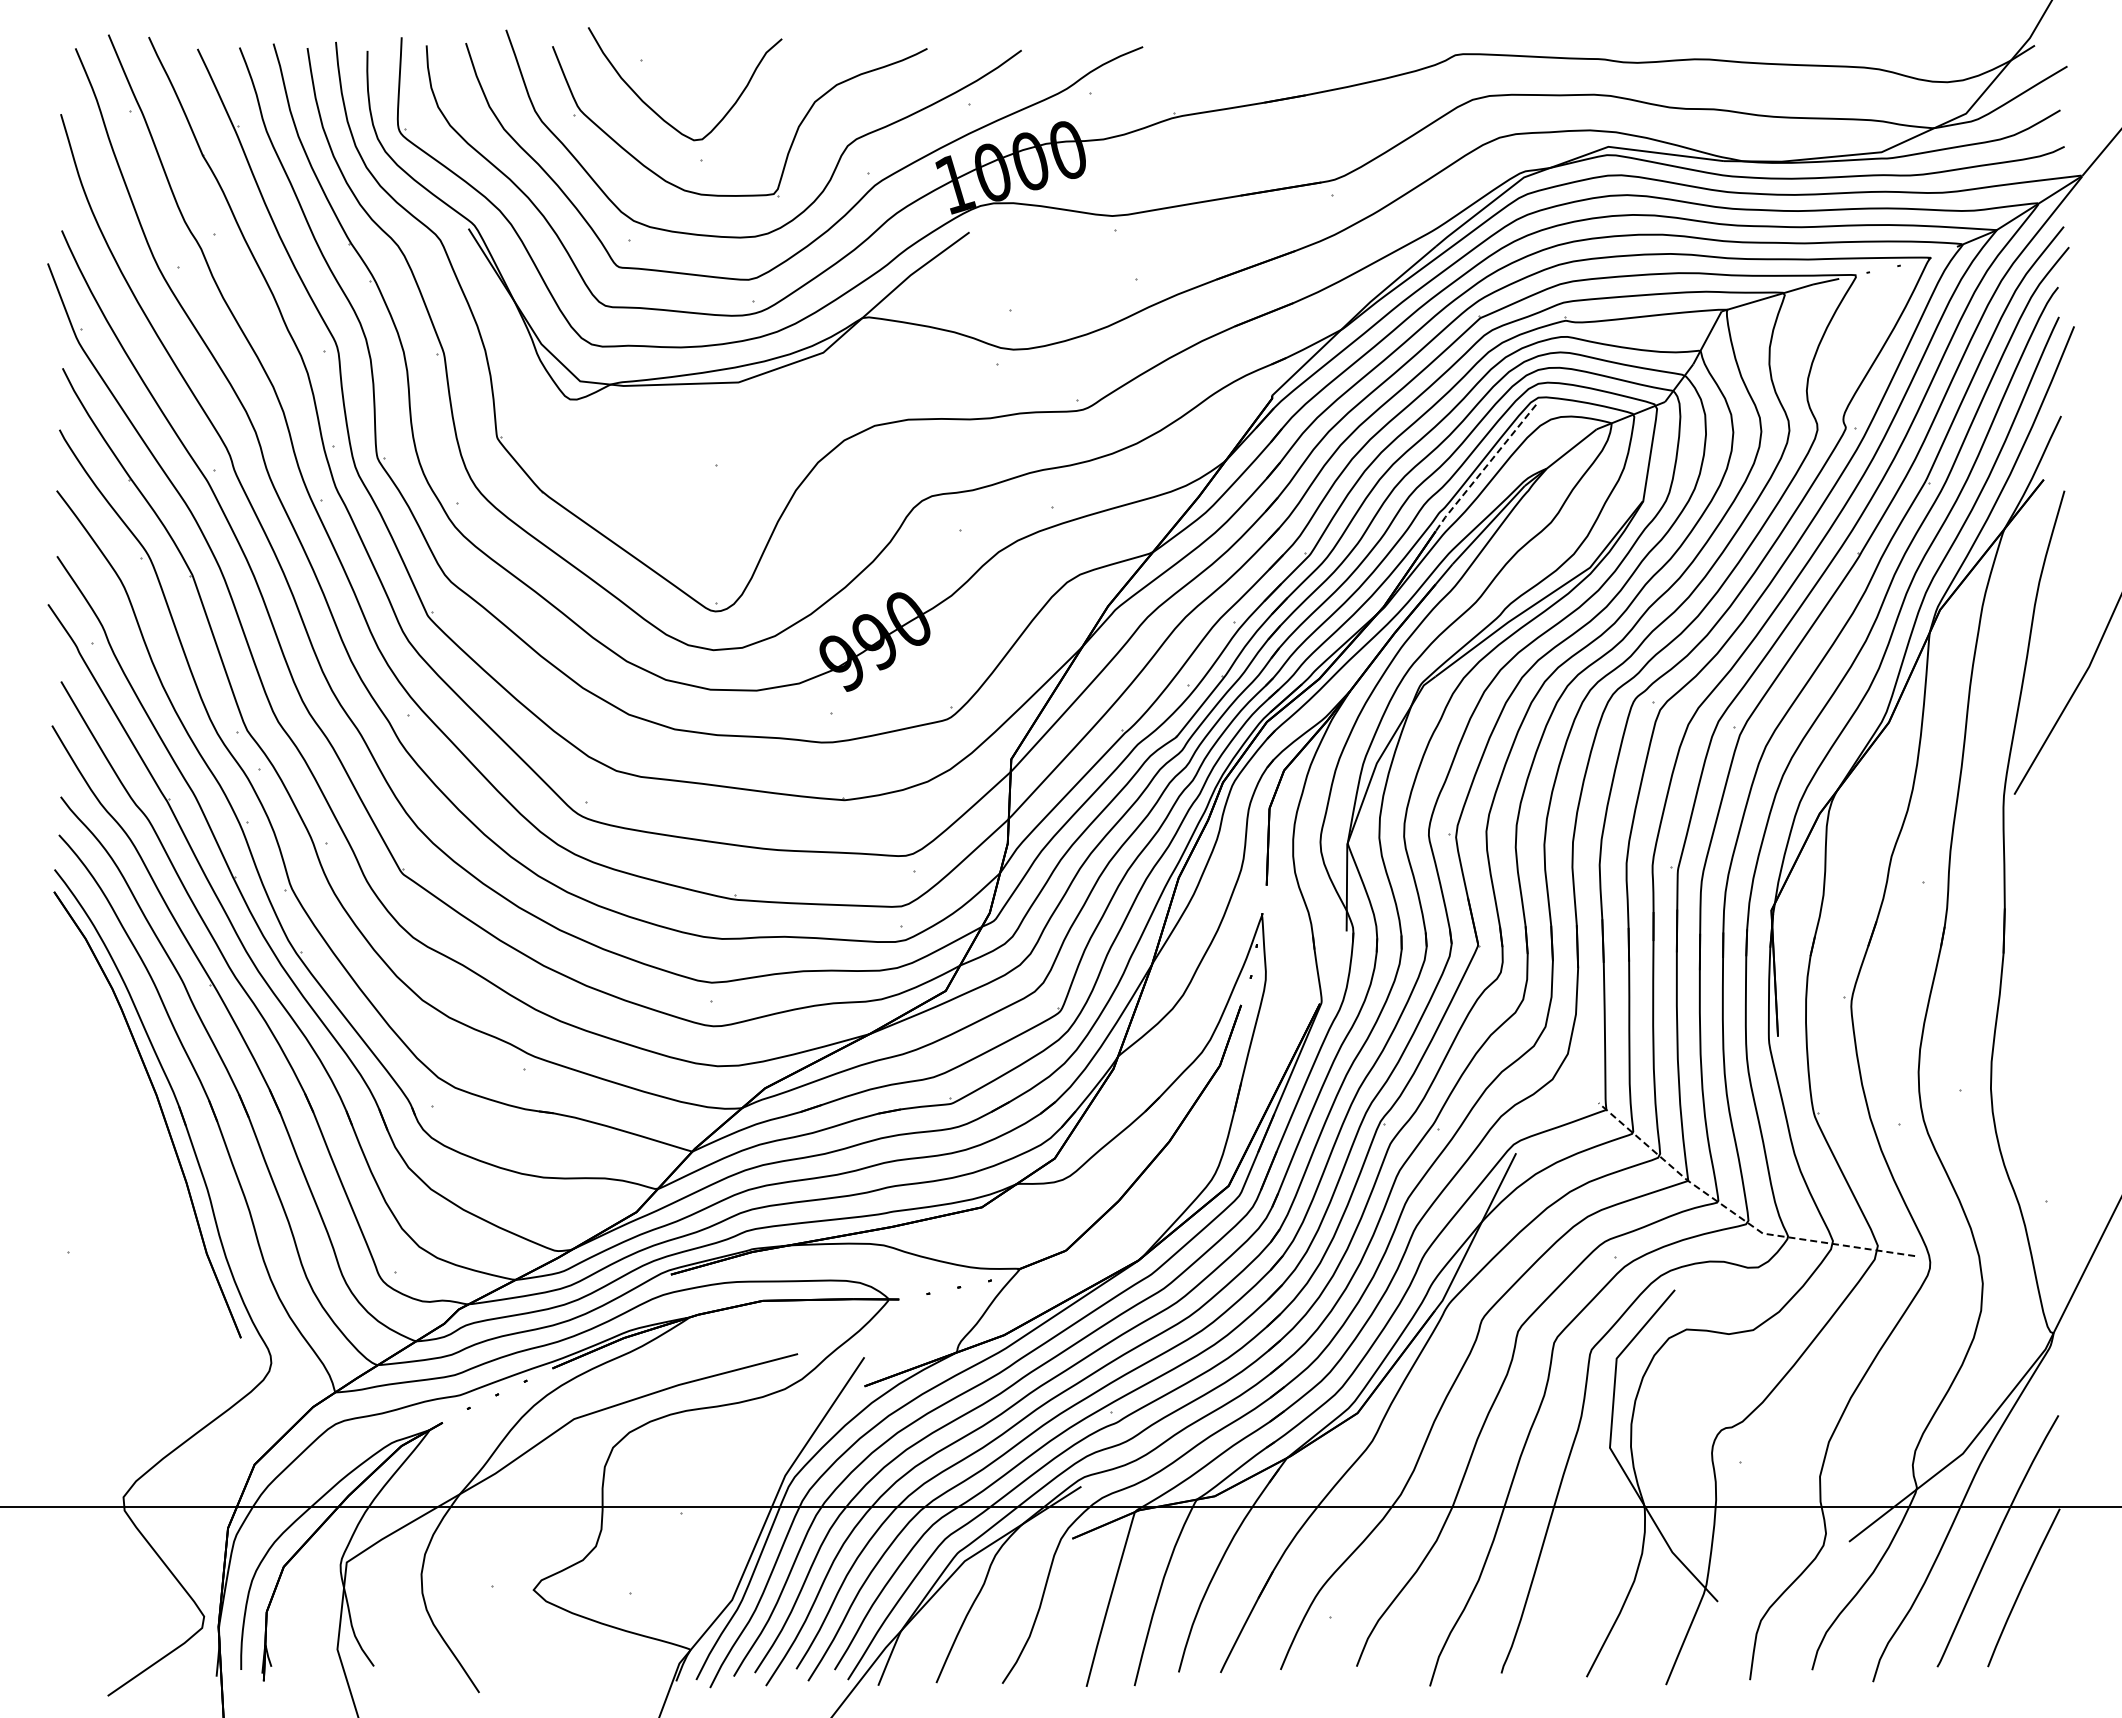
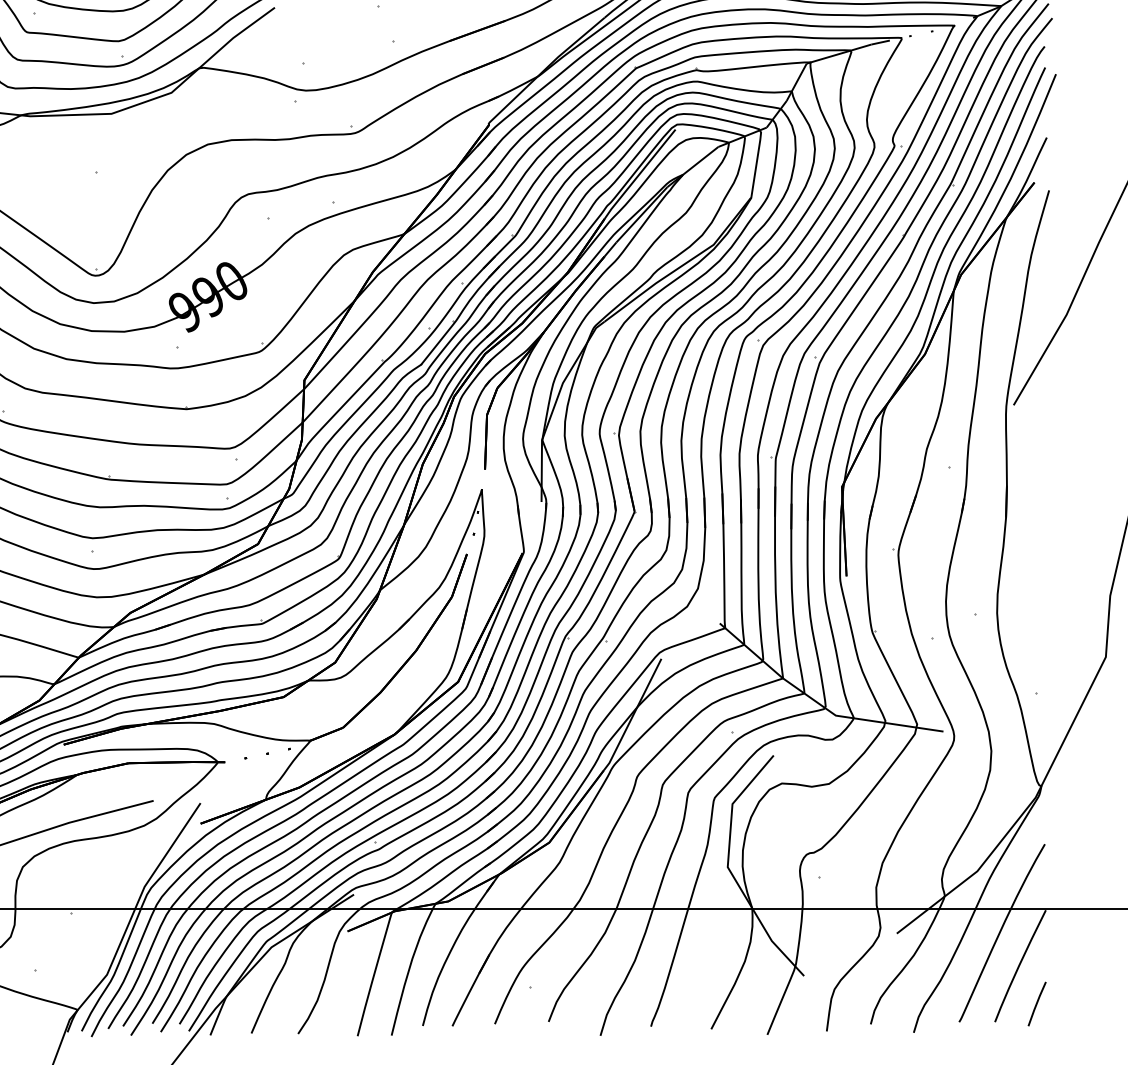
line: (1484, 468) -> (639, 174), dashed -> solid
line: (1739, 1216) -> (819, 703), dashed -> solid
line: (2047, 1641) -> (1037, 1004), added

